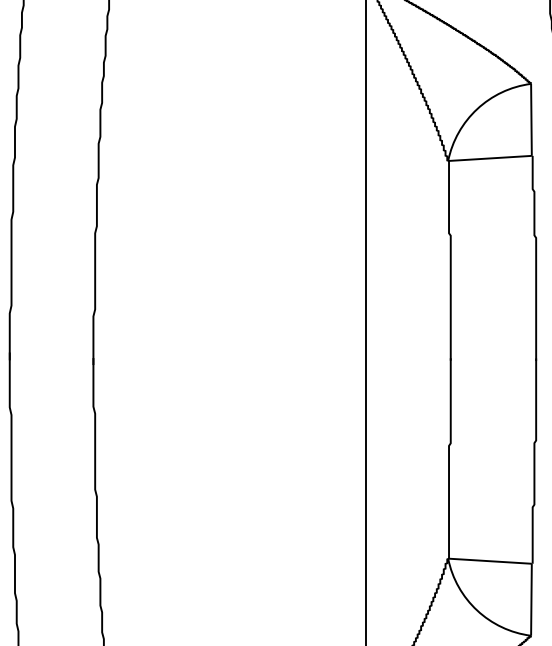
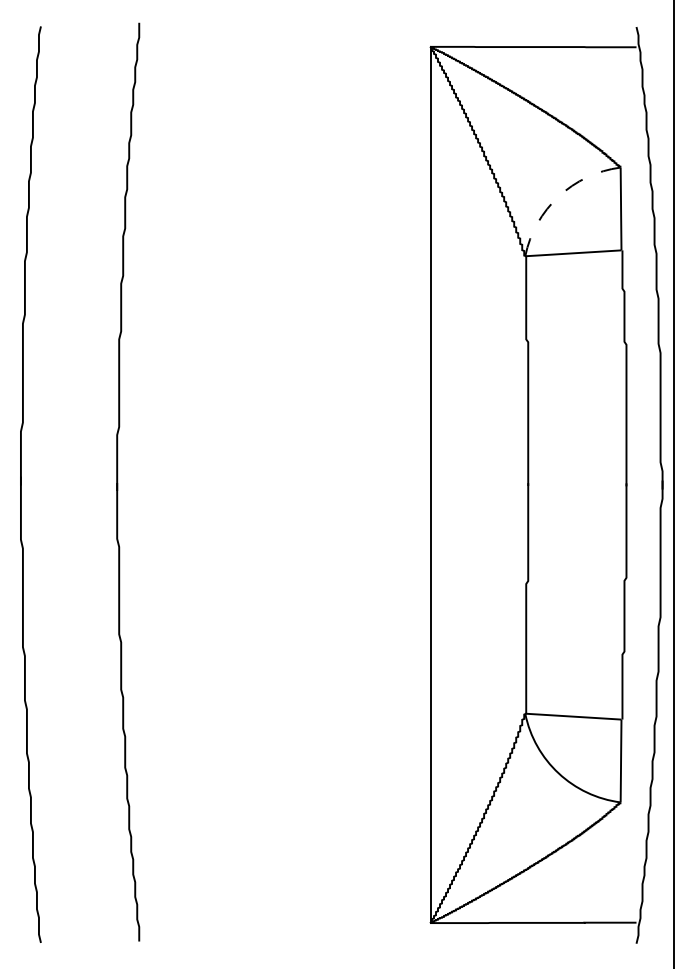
arc: (477, 109) -> (558, 196), solid -> dashed

